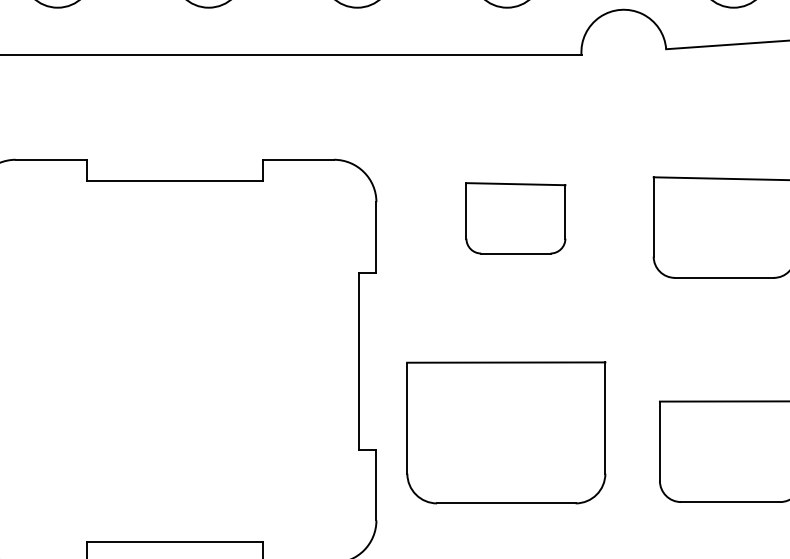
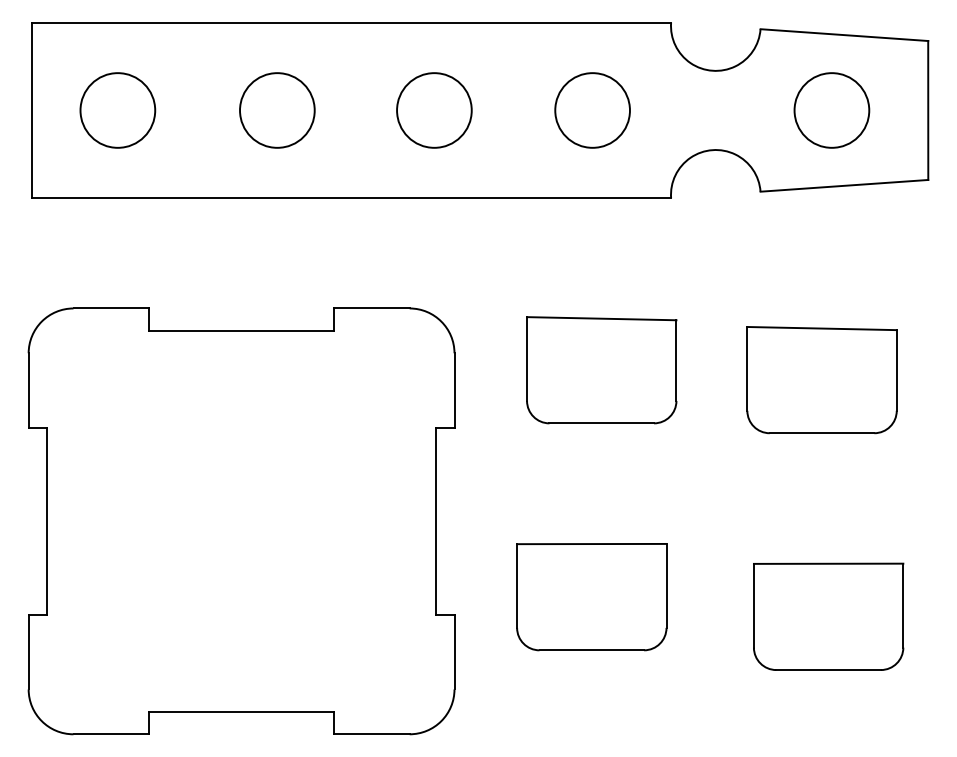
part: (515, 218) -> (601, 370), size x1.43
part: (506, 433) -> (591, 597), size x0.71

